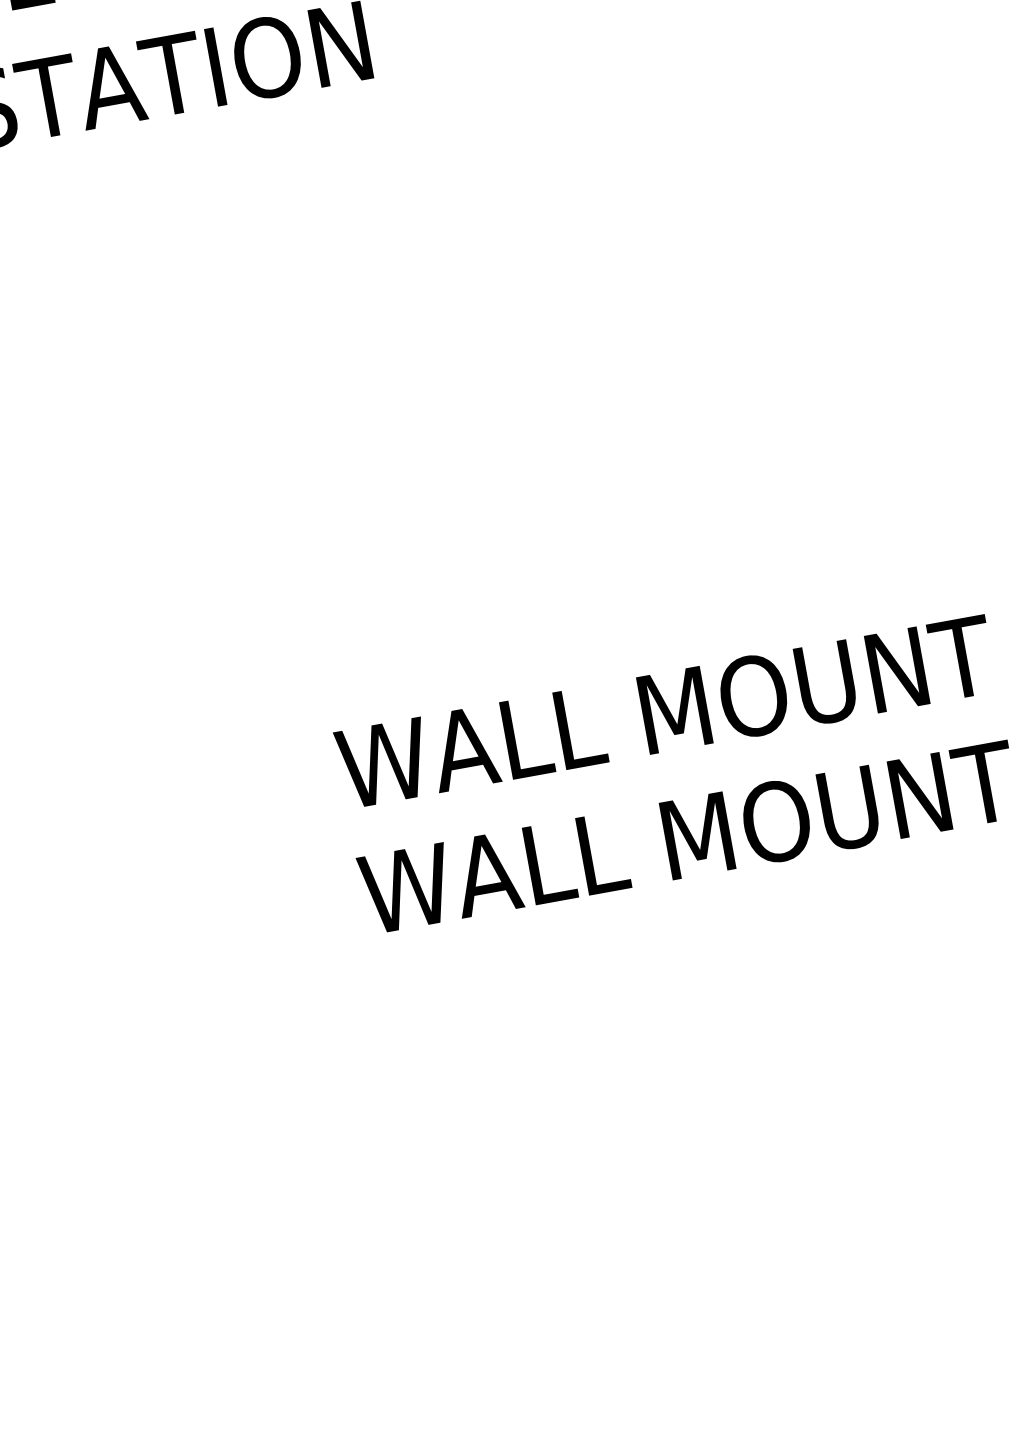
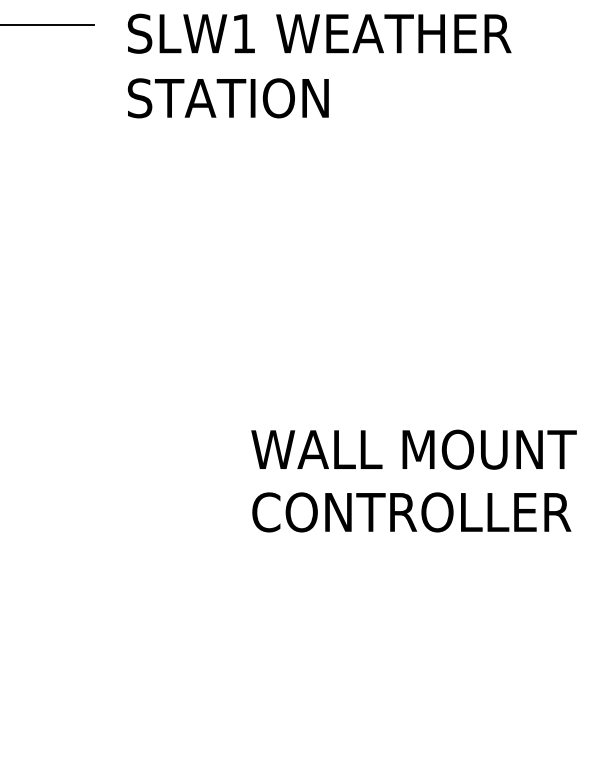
text: (687, 837) -> (413, 512), WALL MOUNT -> CONTROLLER

